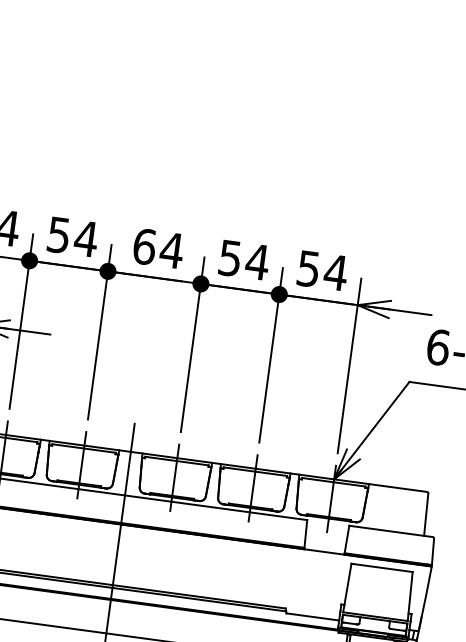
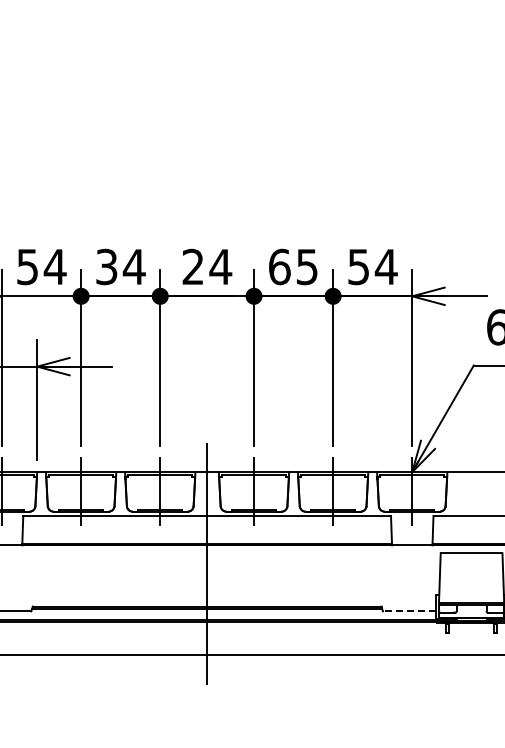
text: (59, 234) -> (107, 266), 54 -> 34
text: (144, 246) -> (193, 266), 64 -> 24
text: (244, 259) -> (293, 266), 54 -> 65
line: (312, 617) -> (409, 611), solid -> dashed

